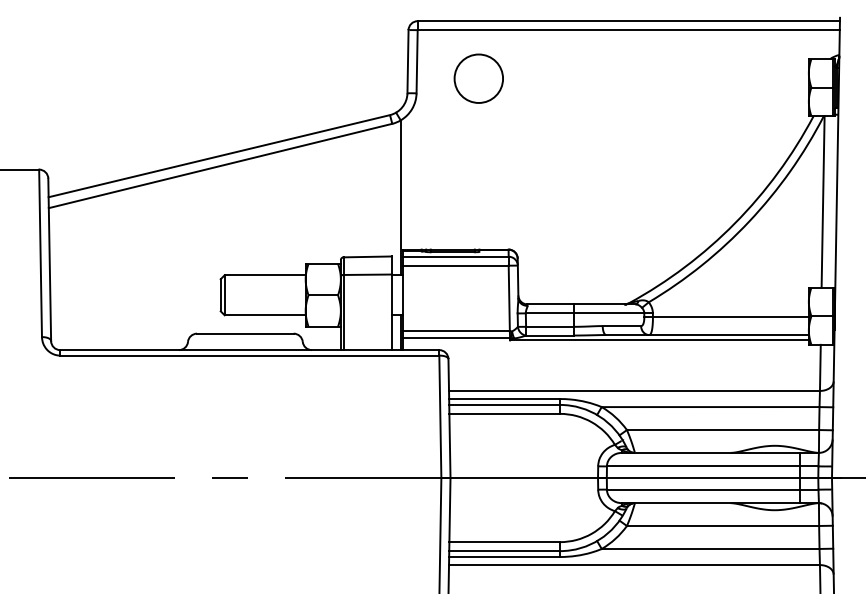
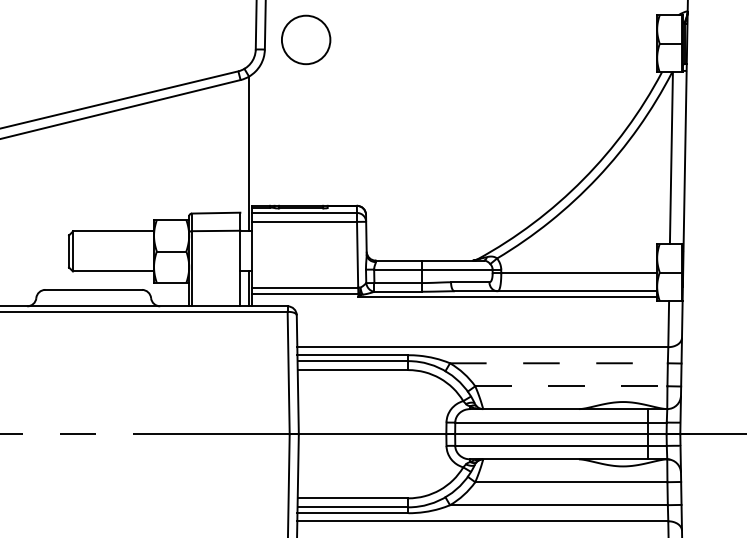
circle: (478, 78) -> (305, 39), moved
line: (710, 407) -> (558, 363), solid -> dashed
line: (723, 430) -> (571, 386), solid -> dashed

